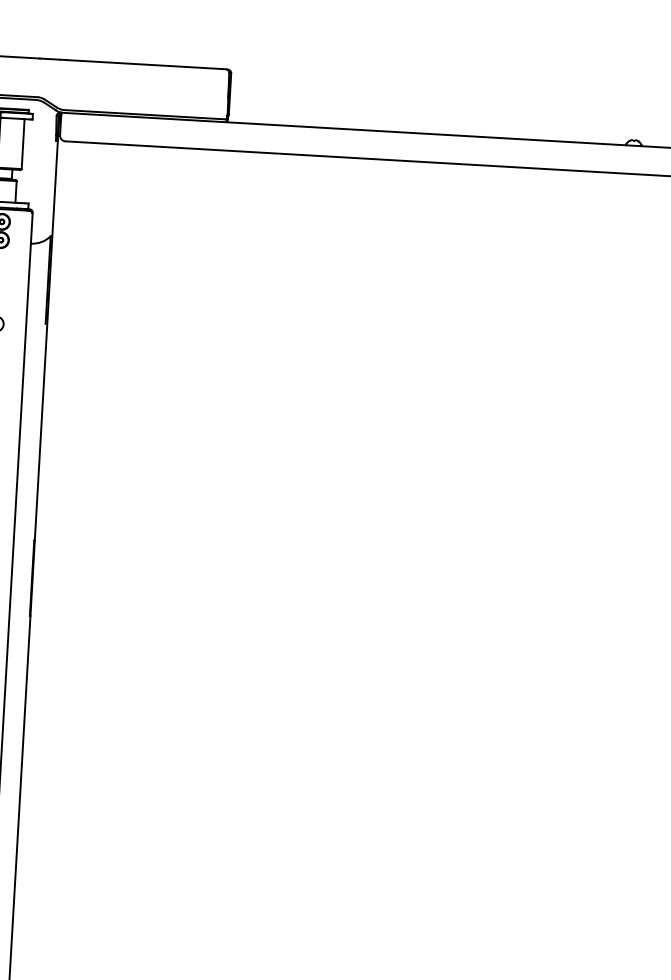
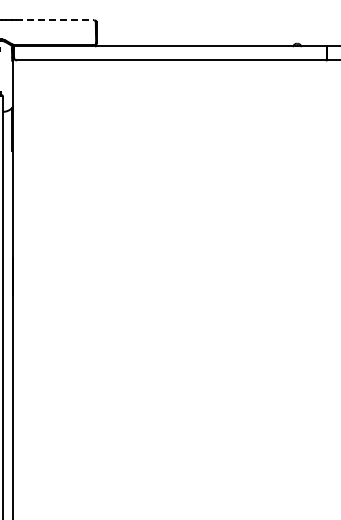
line: (147, 64) -> (55, 20), solid -> dashed

